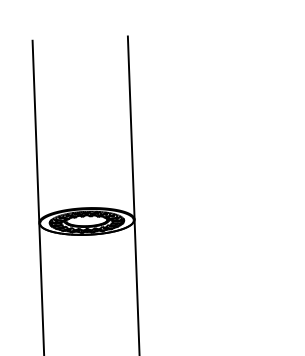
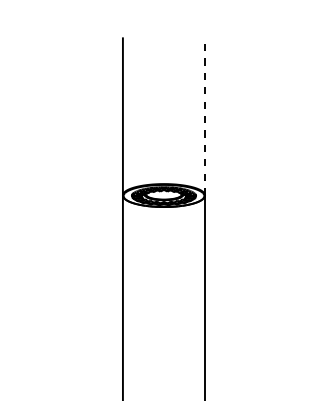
line: (131, 127) -> (205, 116), solid -> dashed

